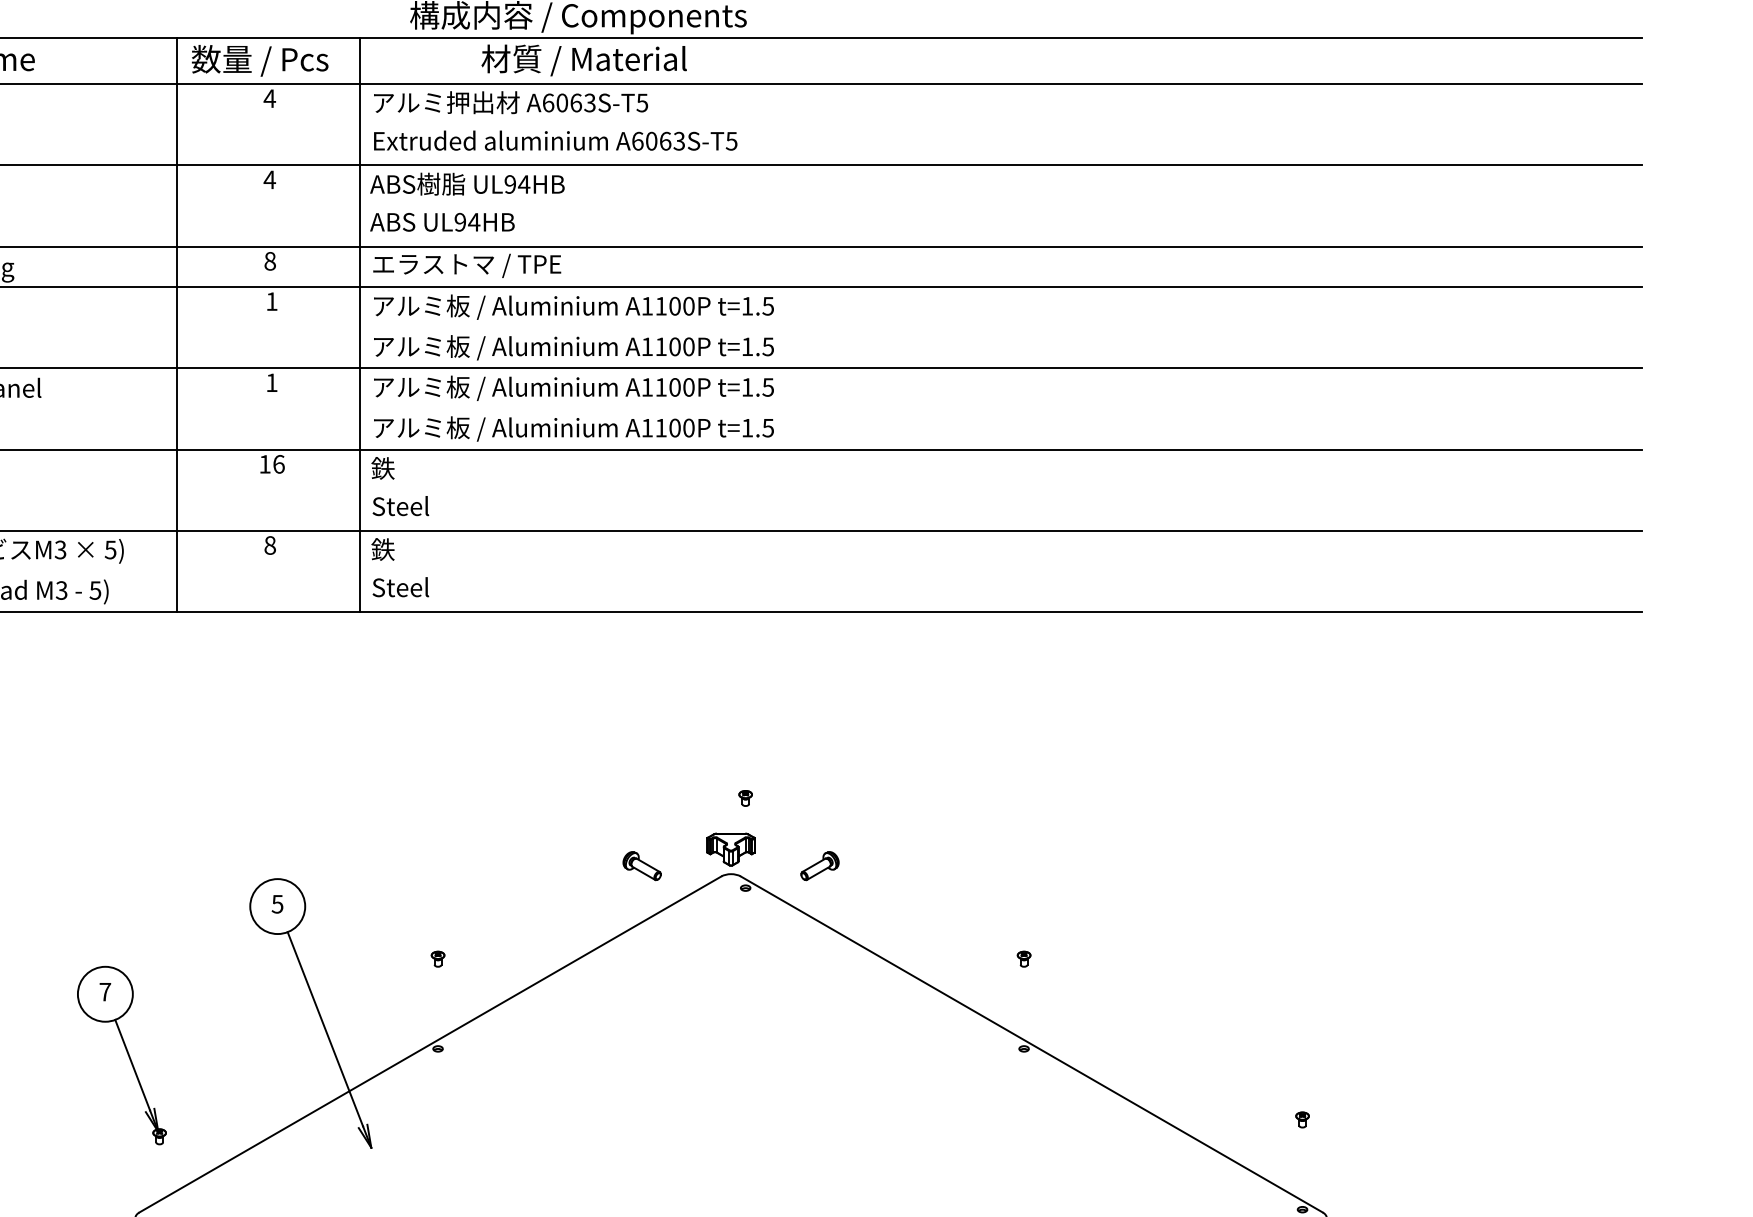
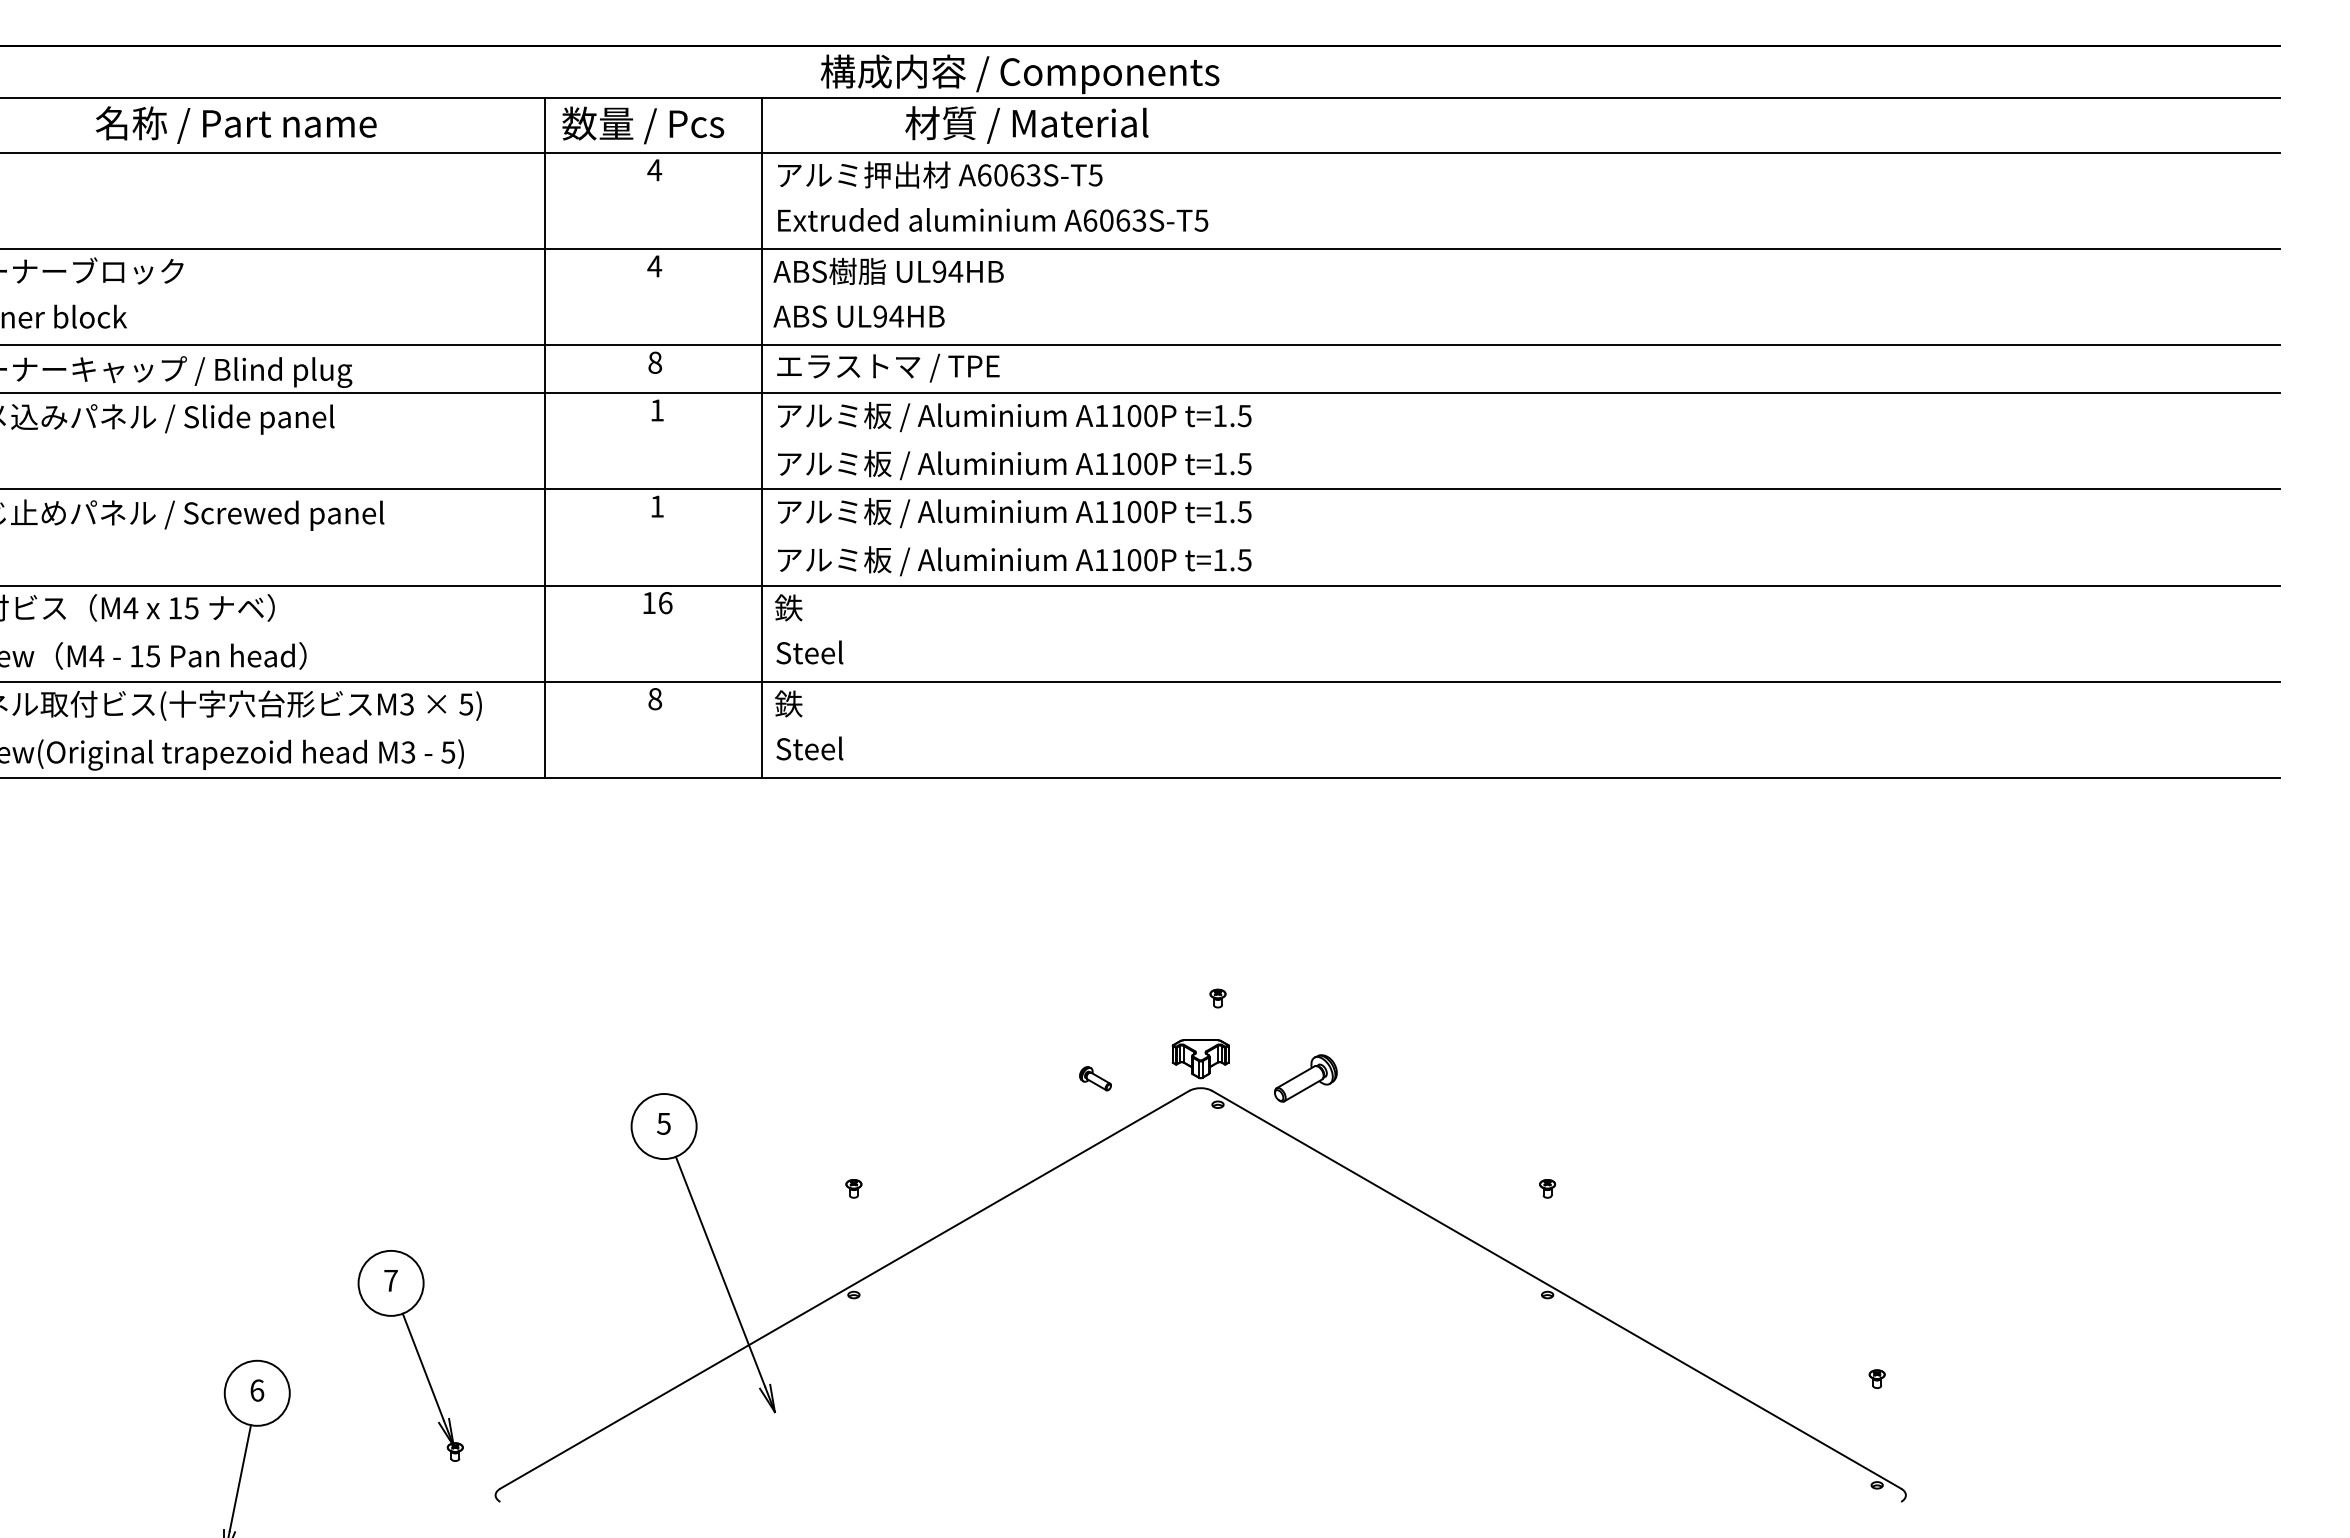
part: (642, 865) -> (1095, 1078), size x0.7
part: (820, 865) -> (1306, 1078), size x1.4
part: (126, 1052) -> (416, 1352), moved

